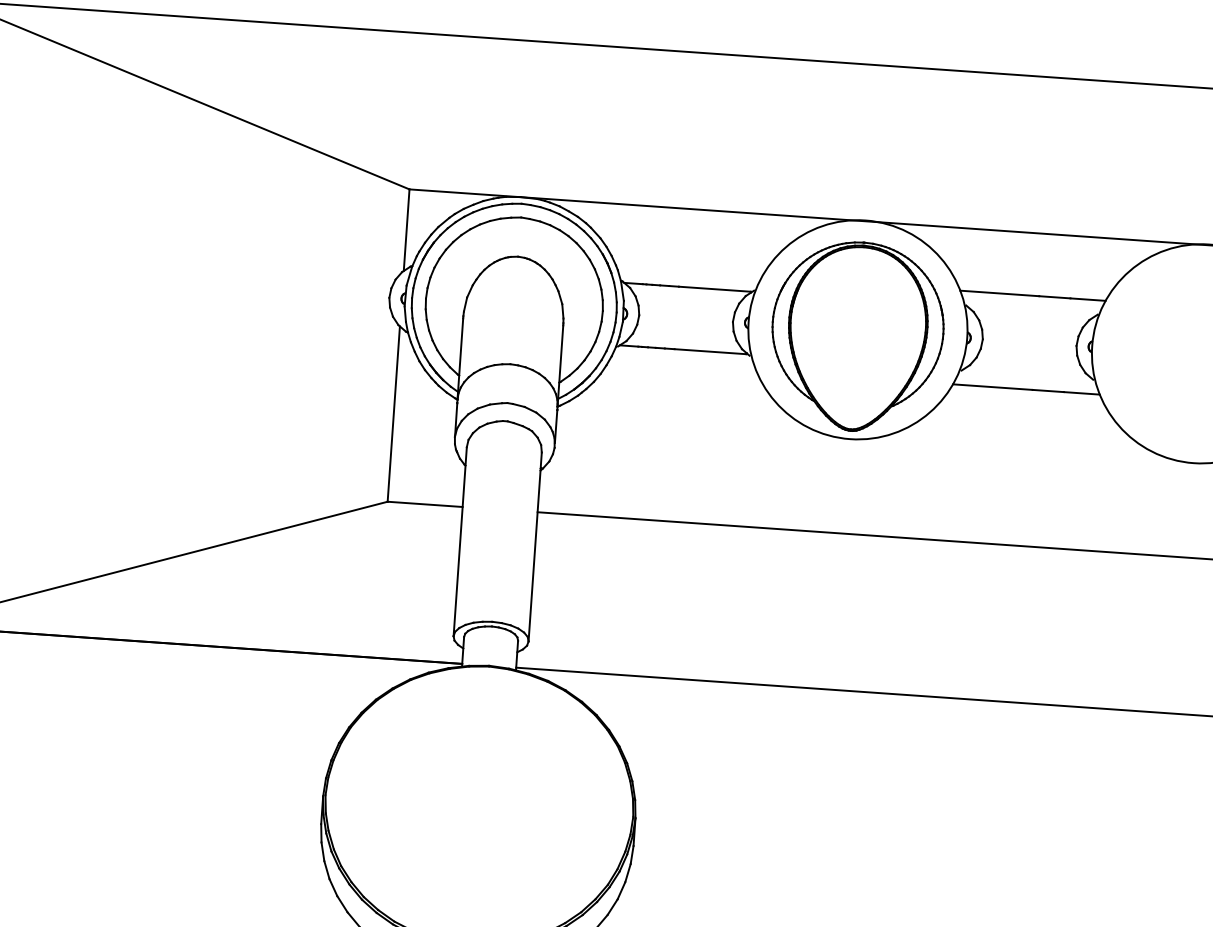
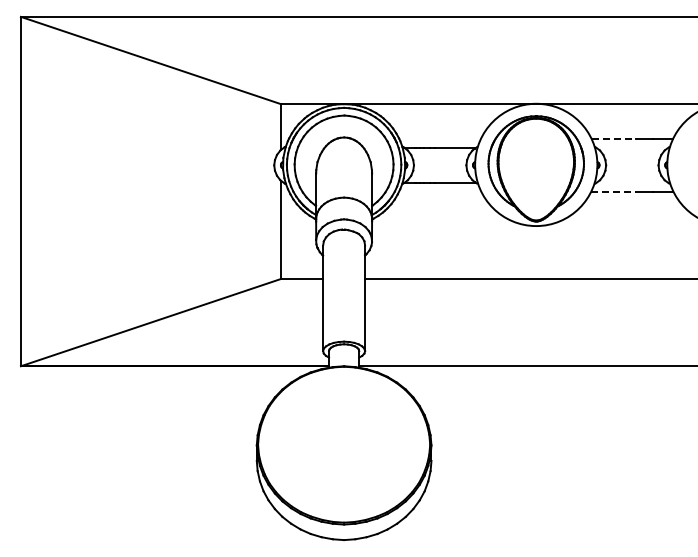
line: (1001, 294) -> (614, 139), solid -> dashed
line: (994, 387) -> (614, 191), solid -> dashed

